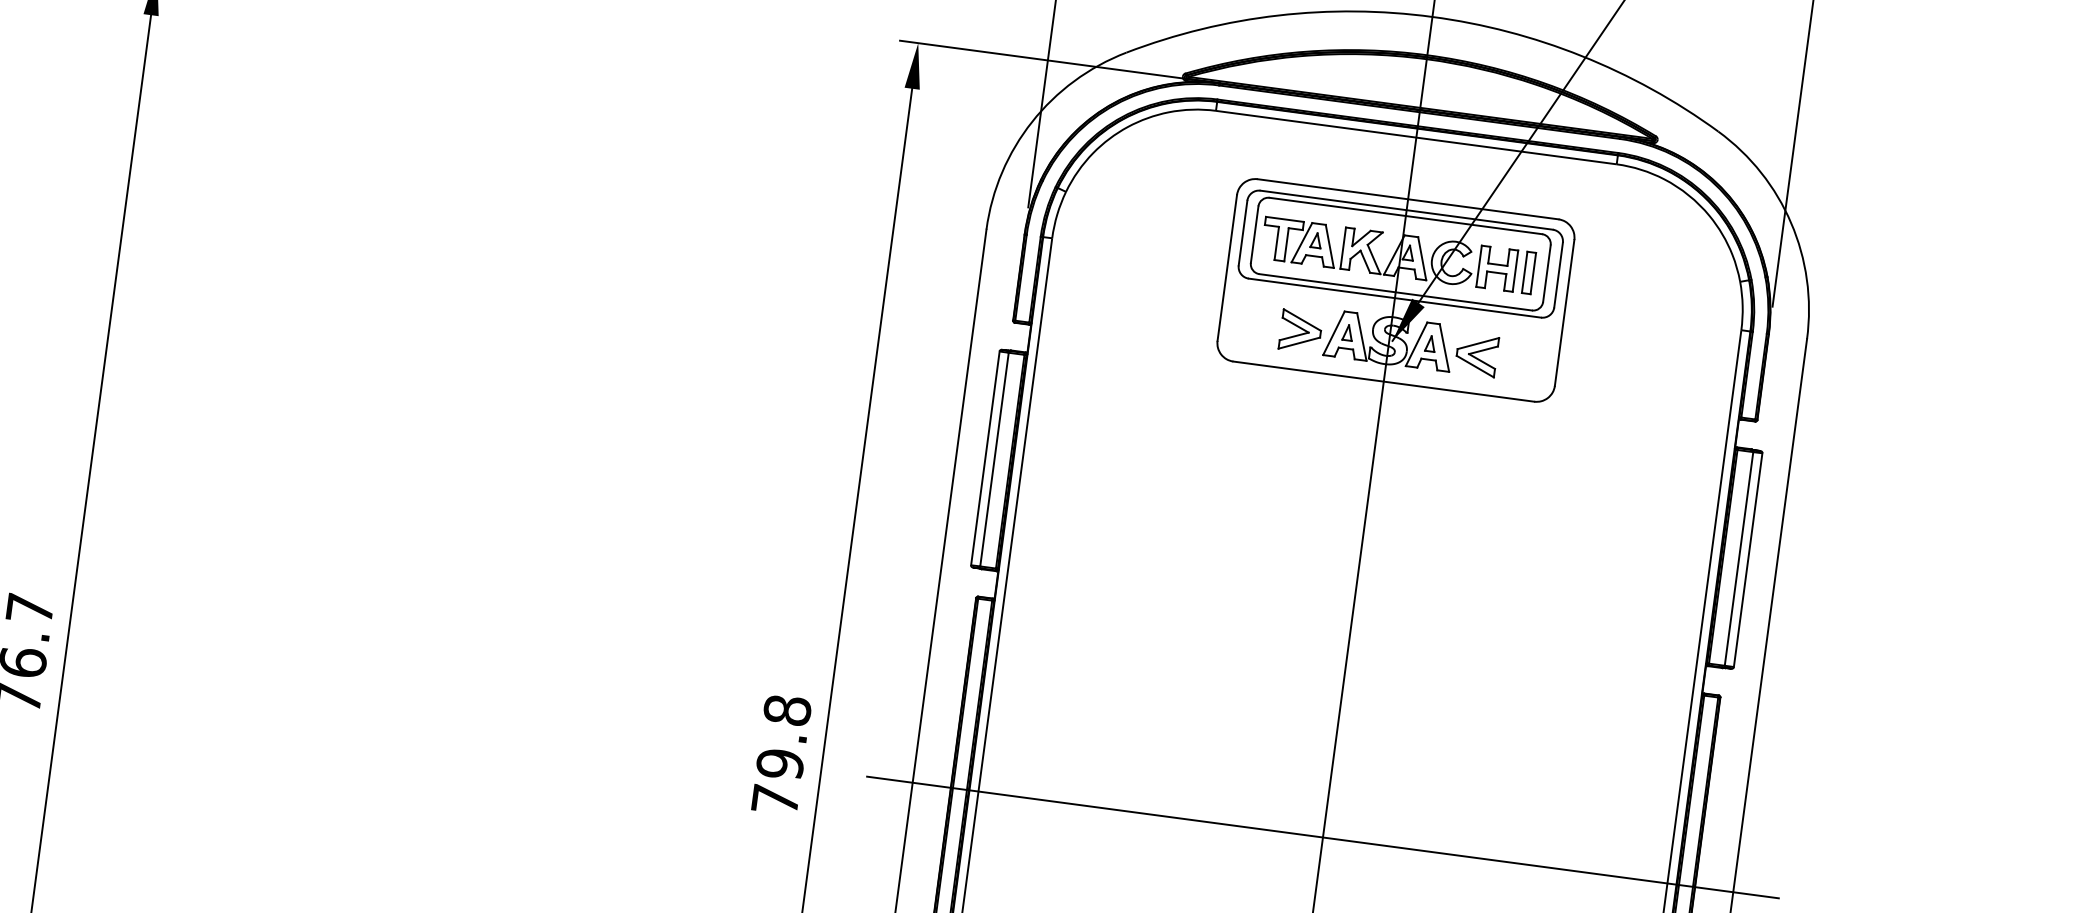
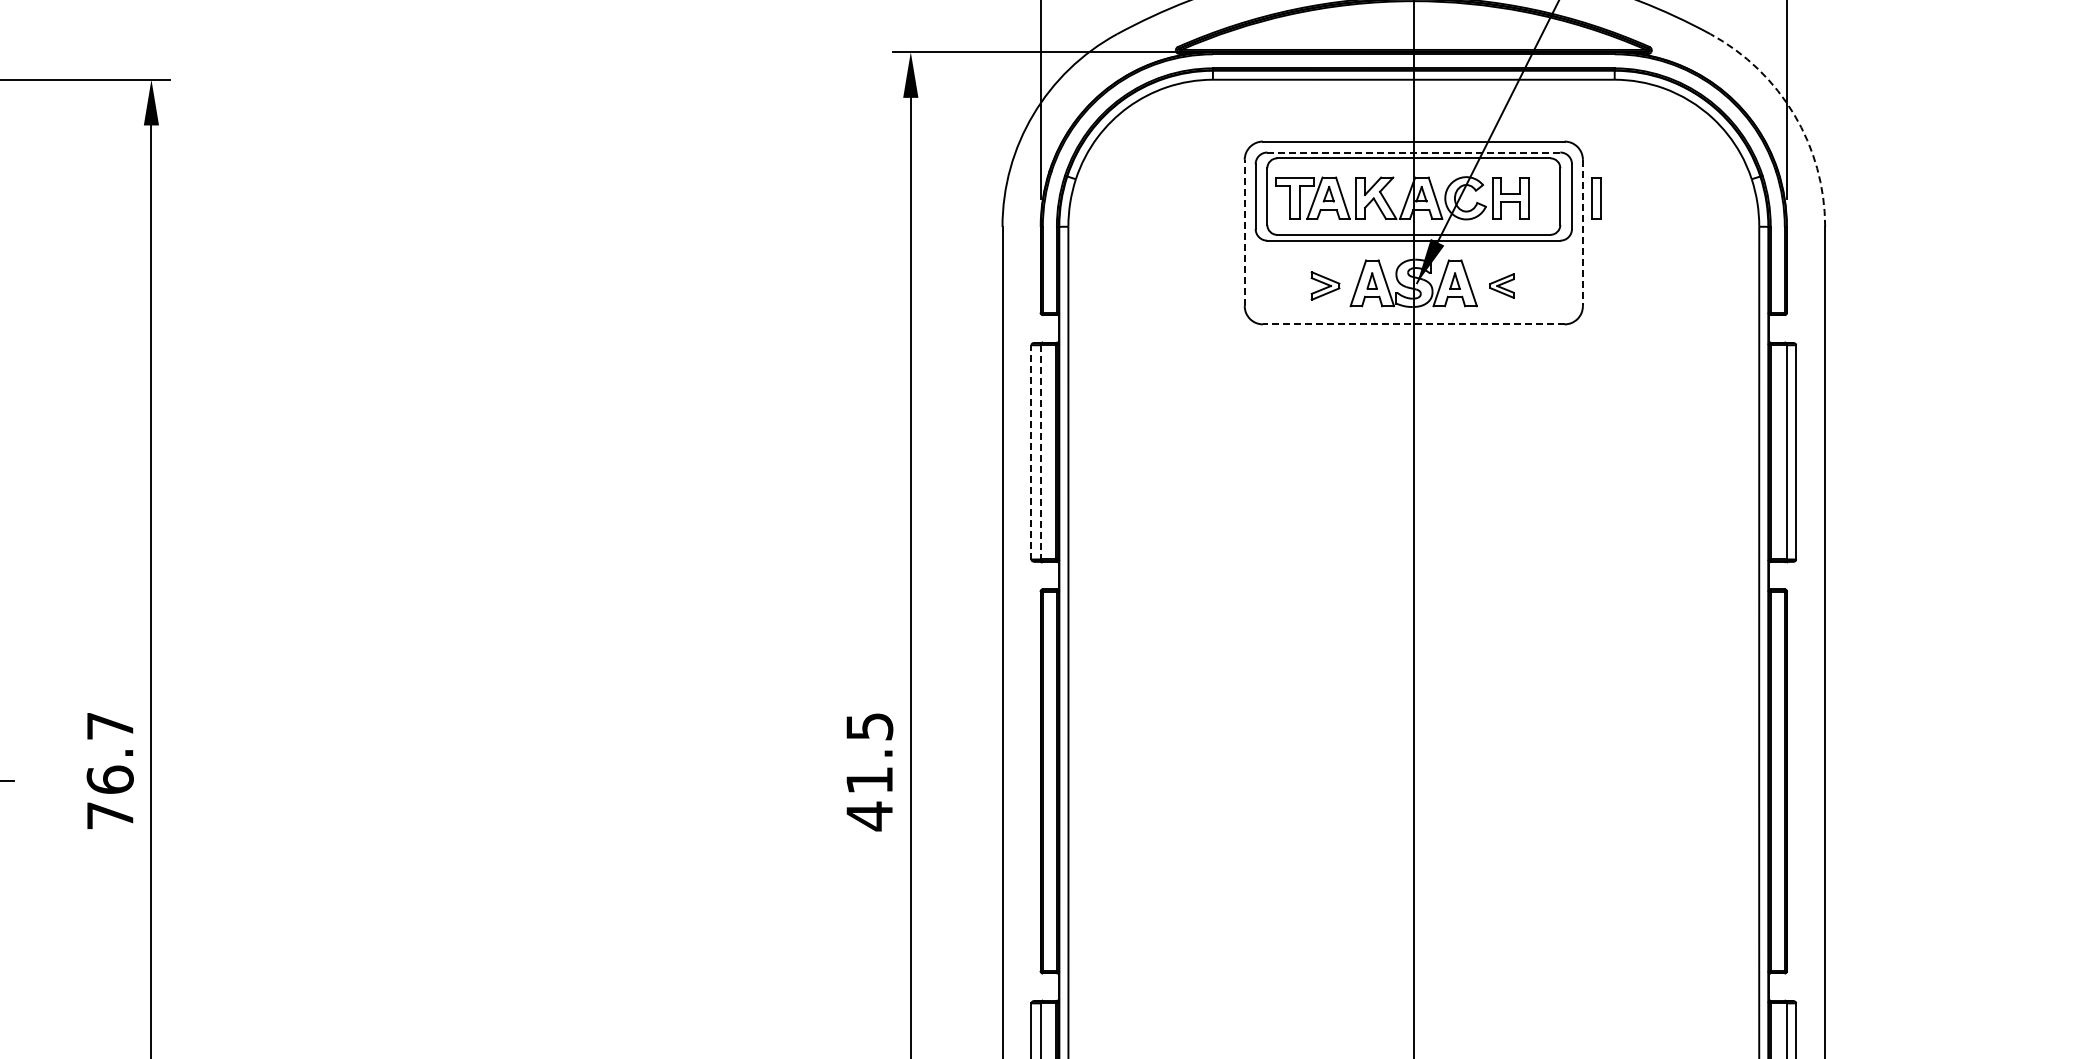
line: (1406, 210) -> (1413, 152), solid -> dashed
arc: (1791, 222) -> (1794, 114), solid -> dashed
line: (1227, 267) -> (1244, 232), solid -> dashed
part: (1528, 273) -> (1596, 198), moved
line: (1564, 313) -> (1582, 233), solid -> dashed
part: (1300, 331) -> (1325, 285), size x0.7
part: (1476, 354) -> (1501, 285), size x0.6
line: (1383, 381) -> (1413, 324), solid -> dashed
line: (985, 457) -> (1031, 451), solid -> dashed
line: (994, 459) -> (1040, 452), solid -> dashed
text: (781, 755) -> (869, 771), 79.8 -> 41.5
line: (1322, 837) -> (1413, 781), removed

